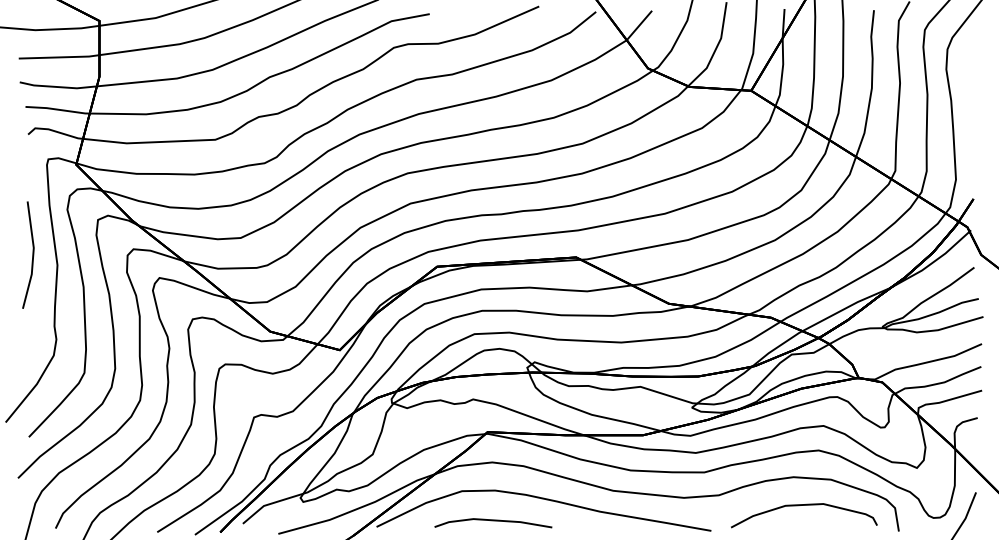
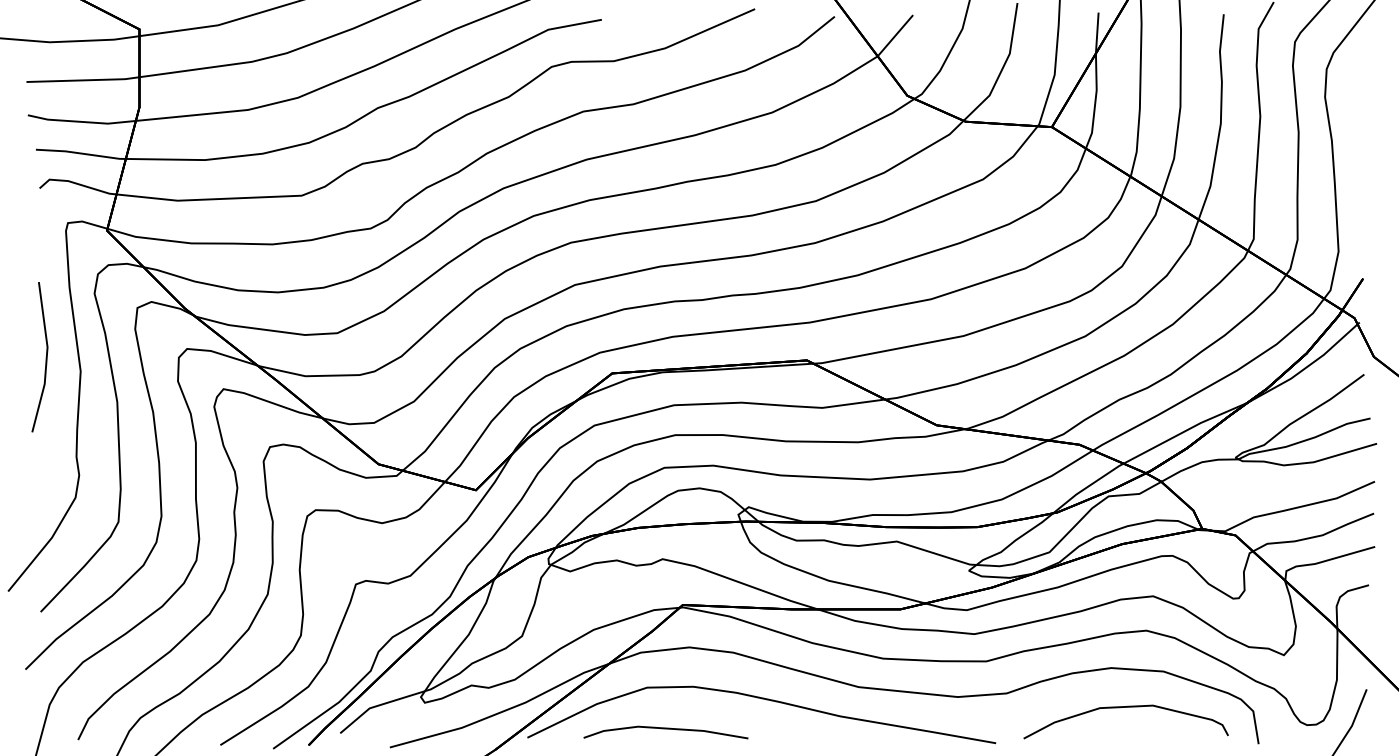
line: (493, 521) -> (665, 729), moved

